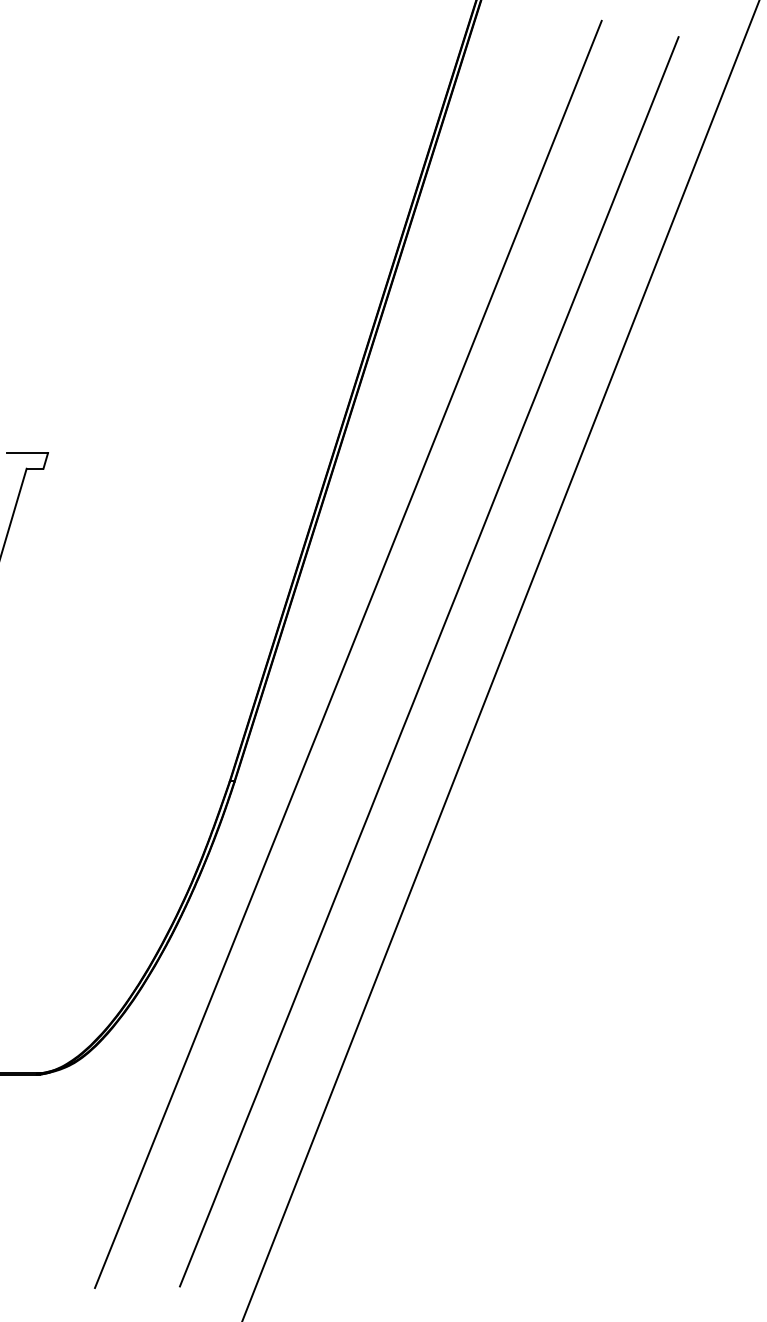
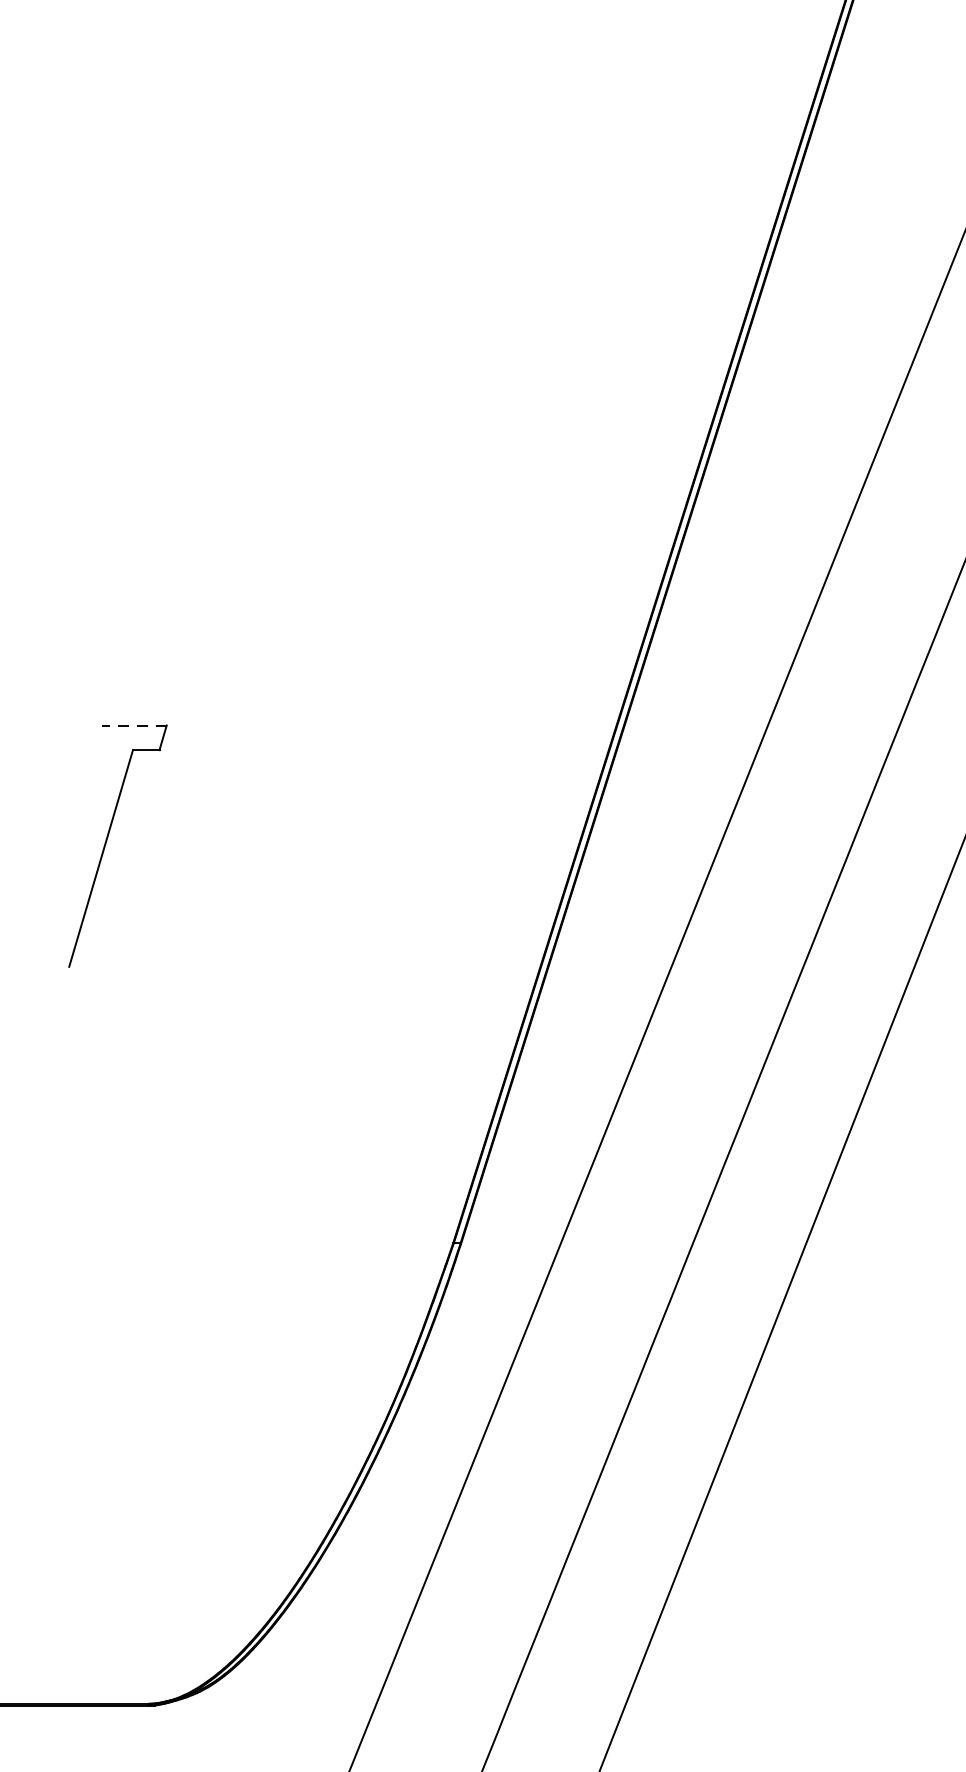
line: (27, 453) -> (134, 726), solid -> dashed

